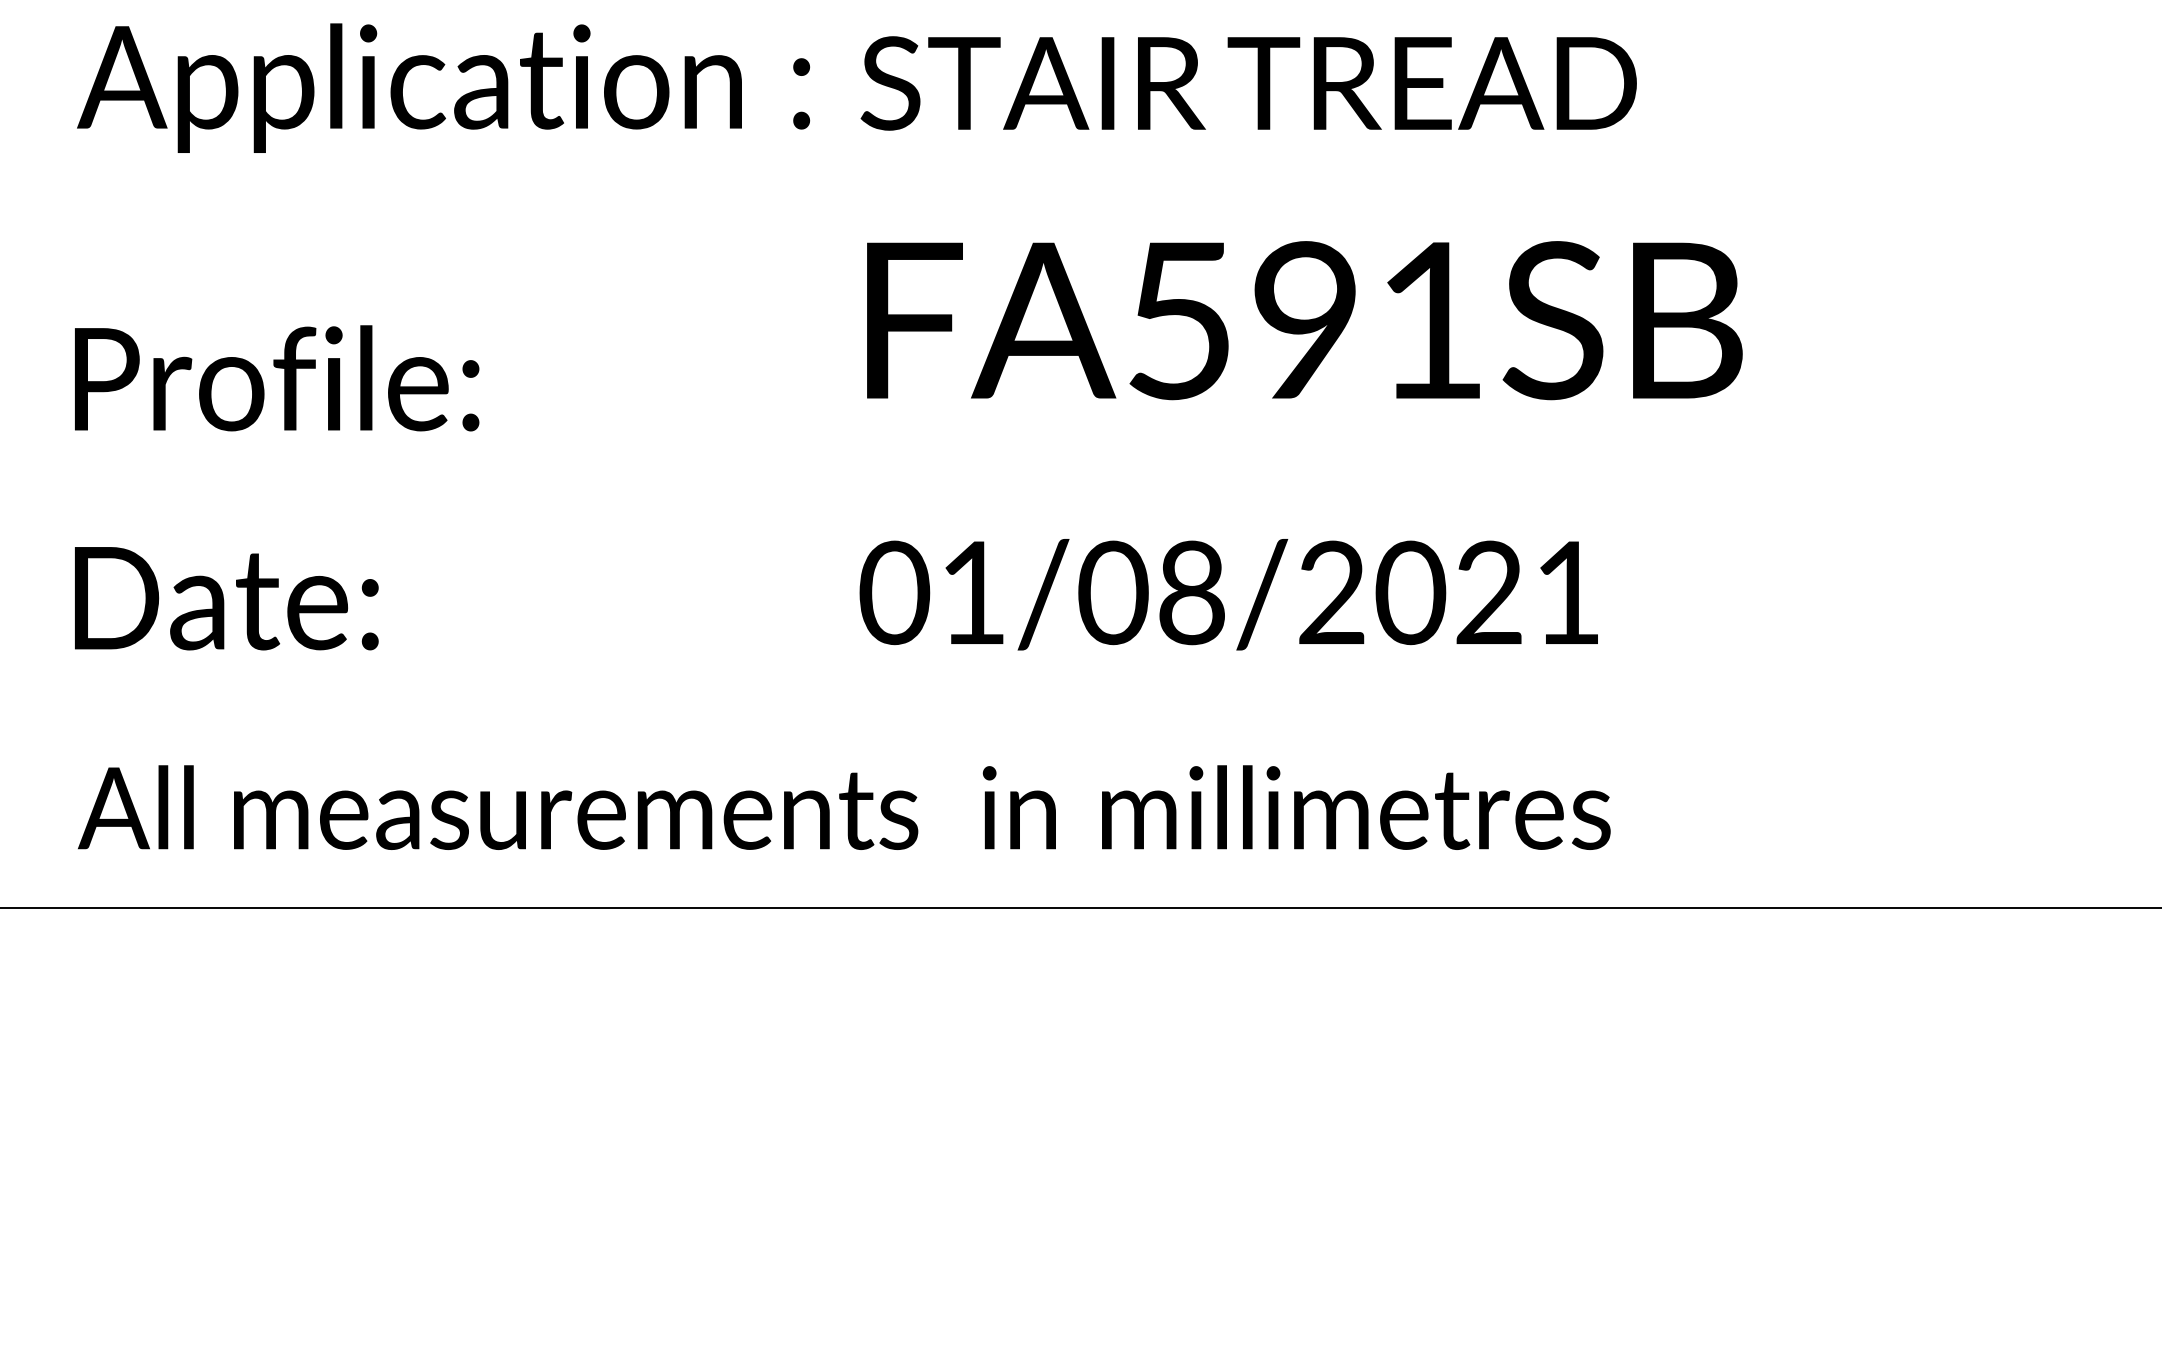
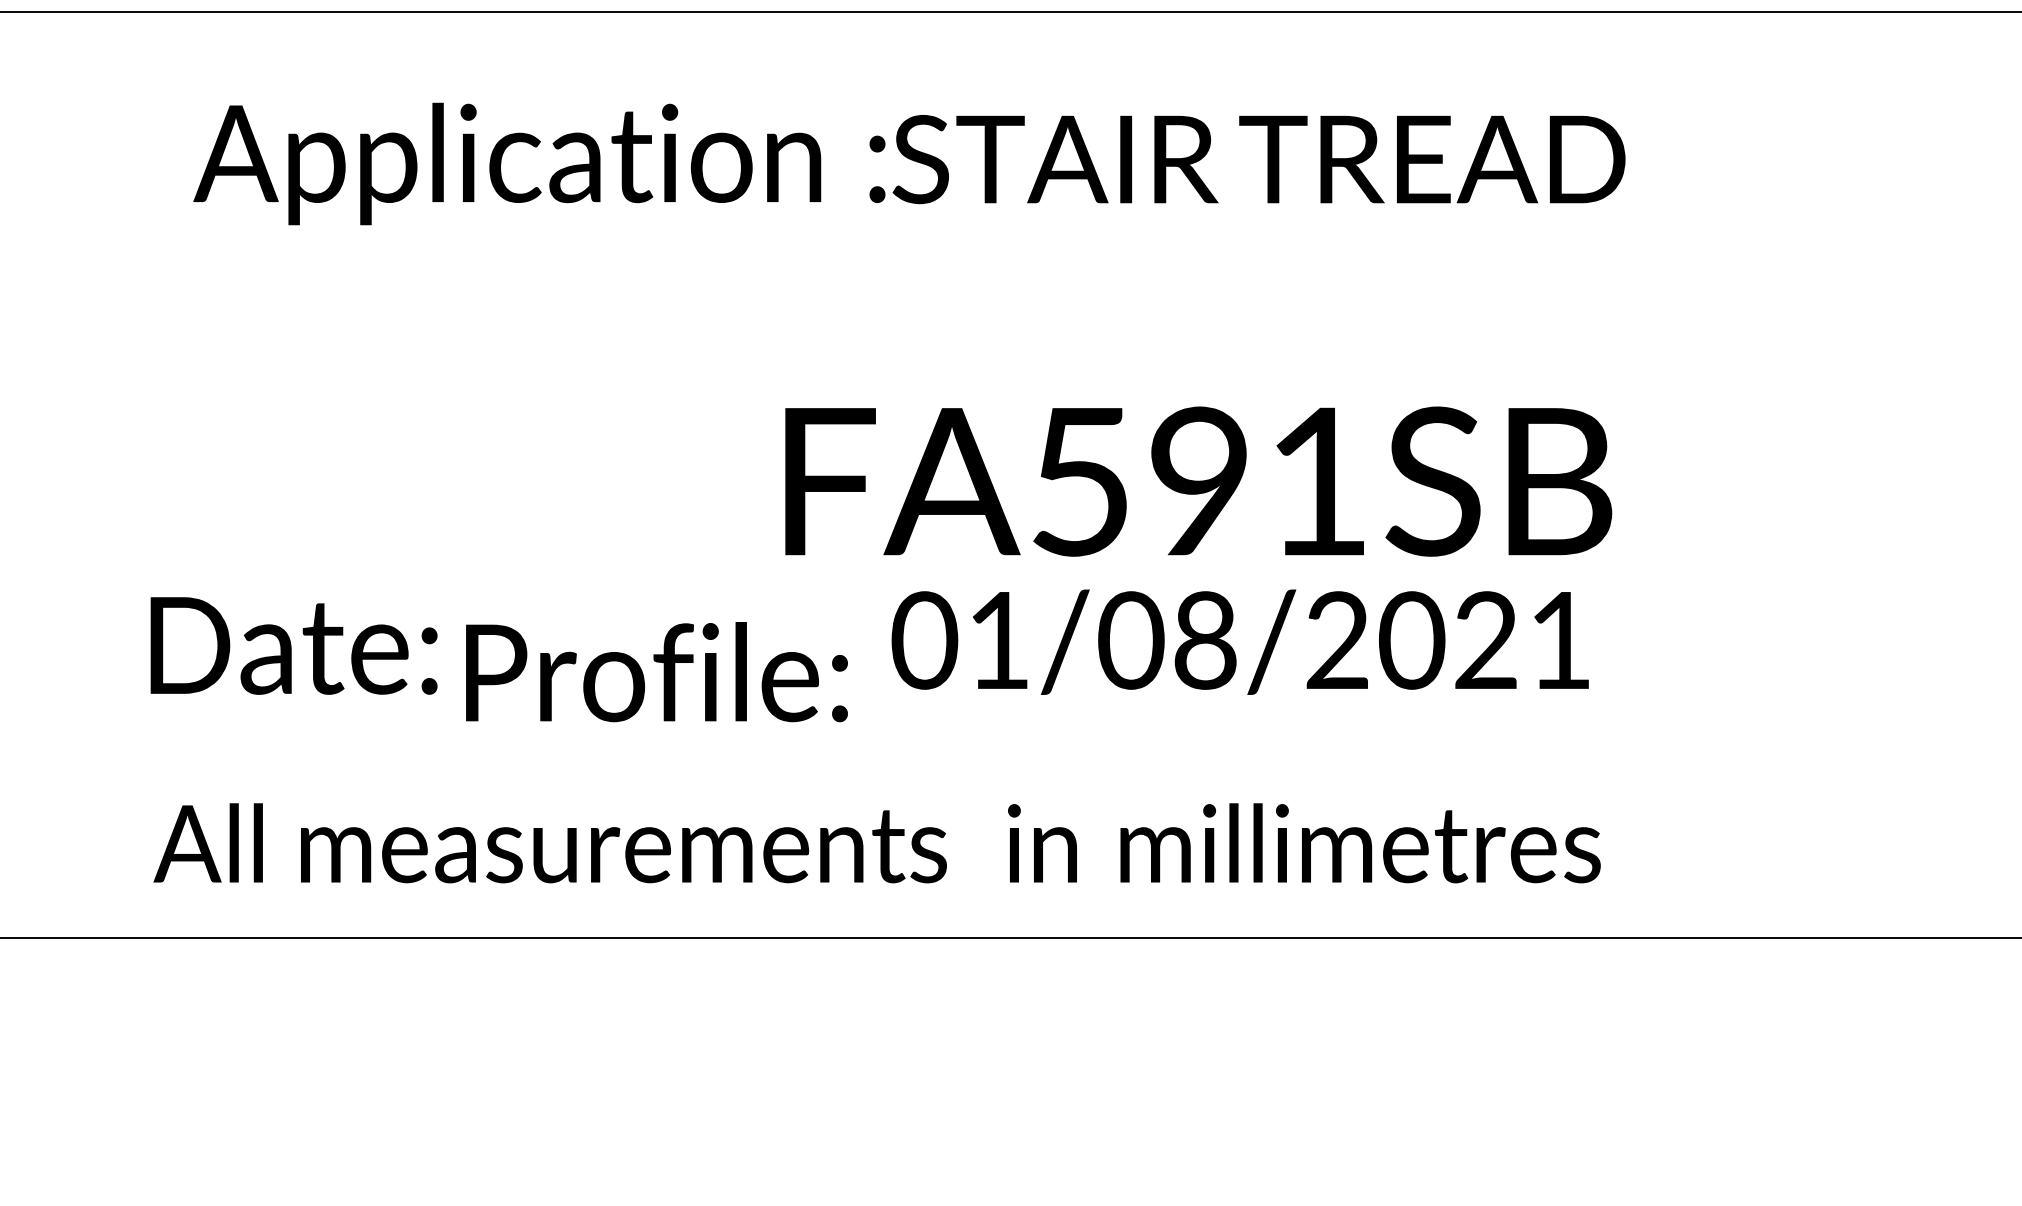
text: (443, 87) -> (539, 163), moved
text: (1304, 320) -> (1198, 481), moved
text: (277, 378) -> (657, 672), moved

